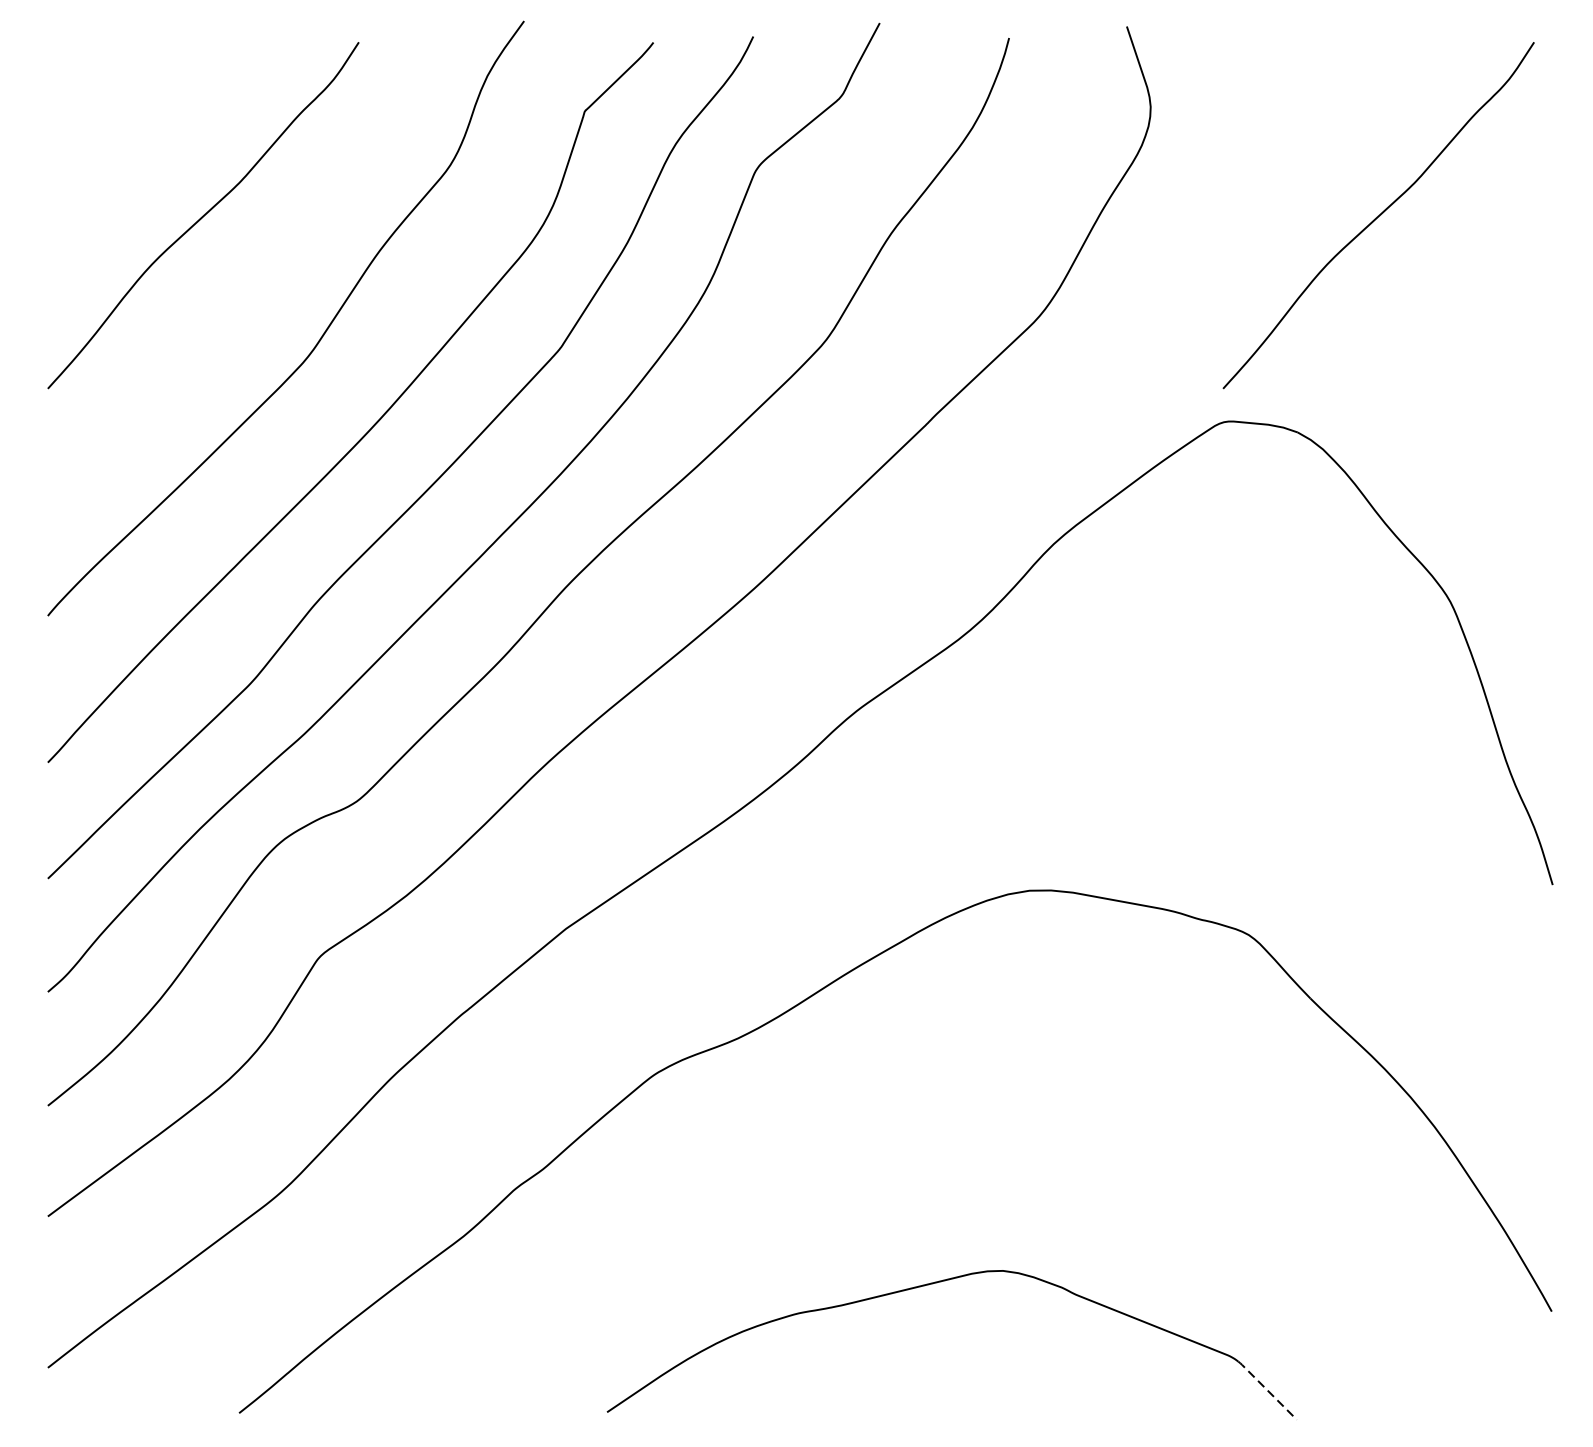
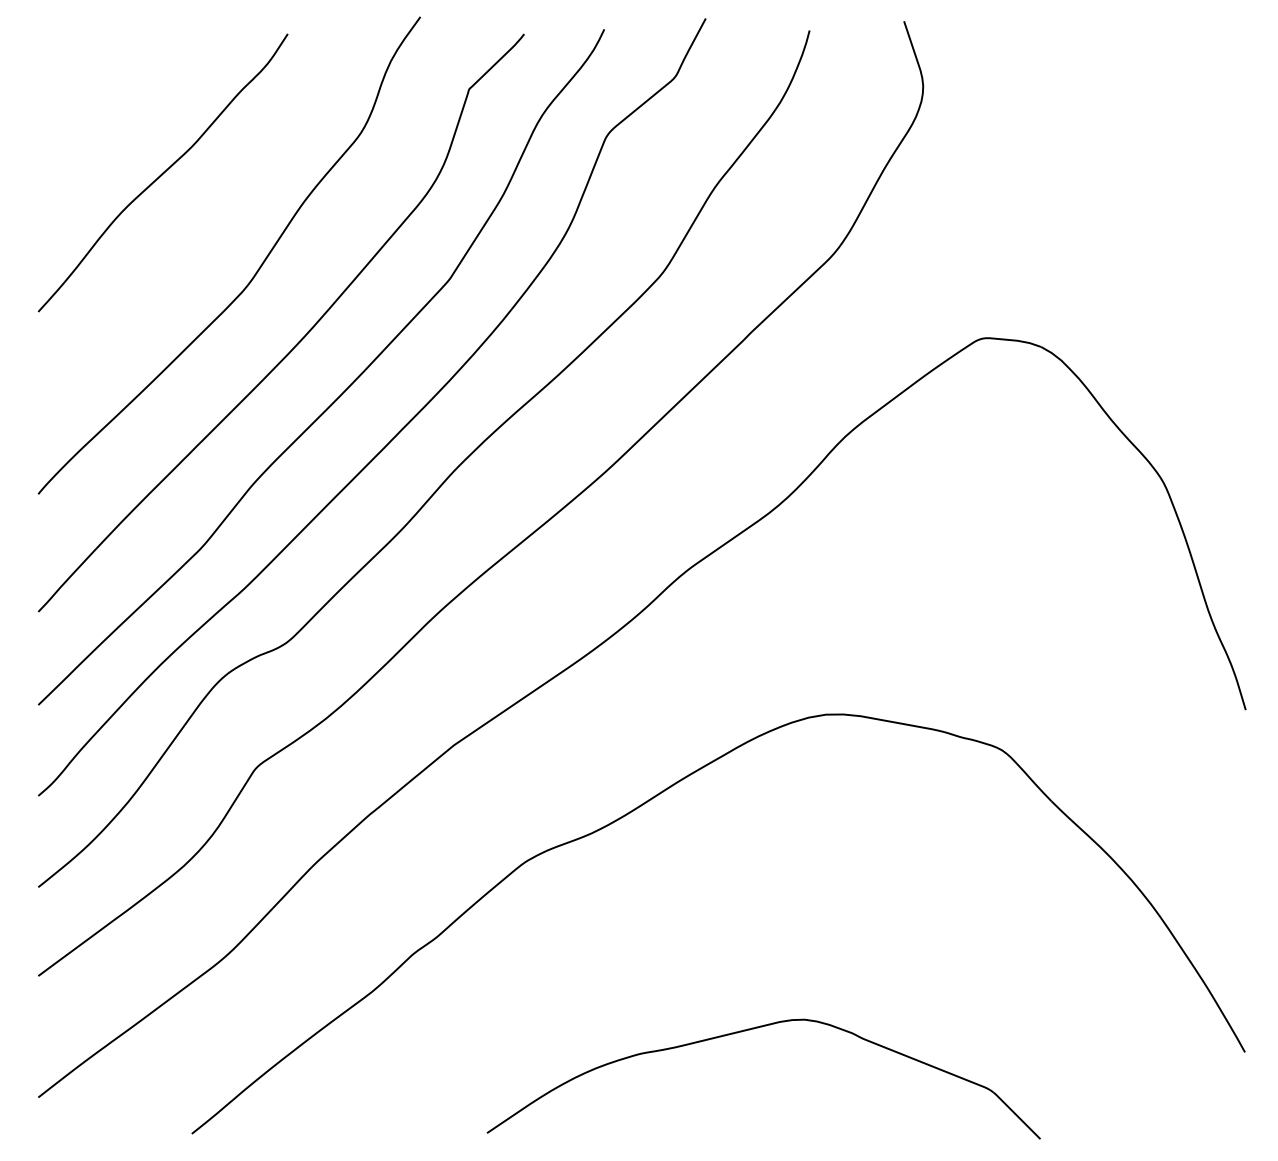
curve: (1377, 215) -> (1105, 172), removed
line: (1266, 1389) -> (1016, 1114), dashed -> solid

